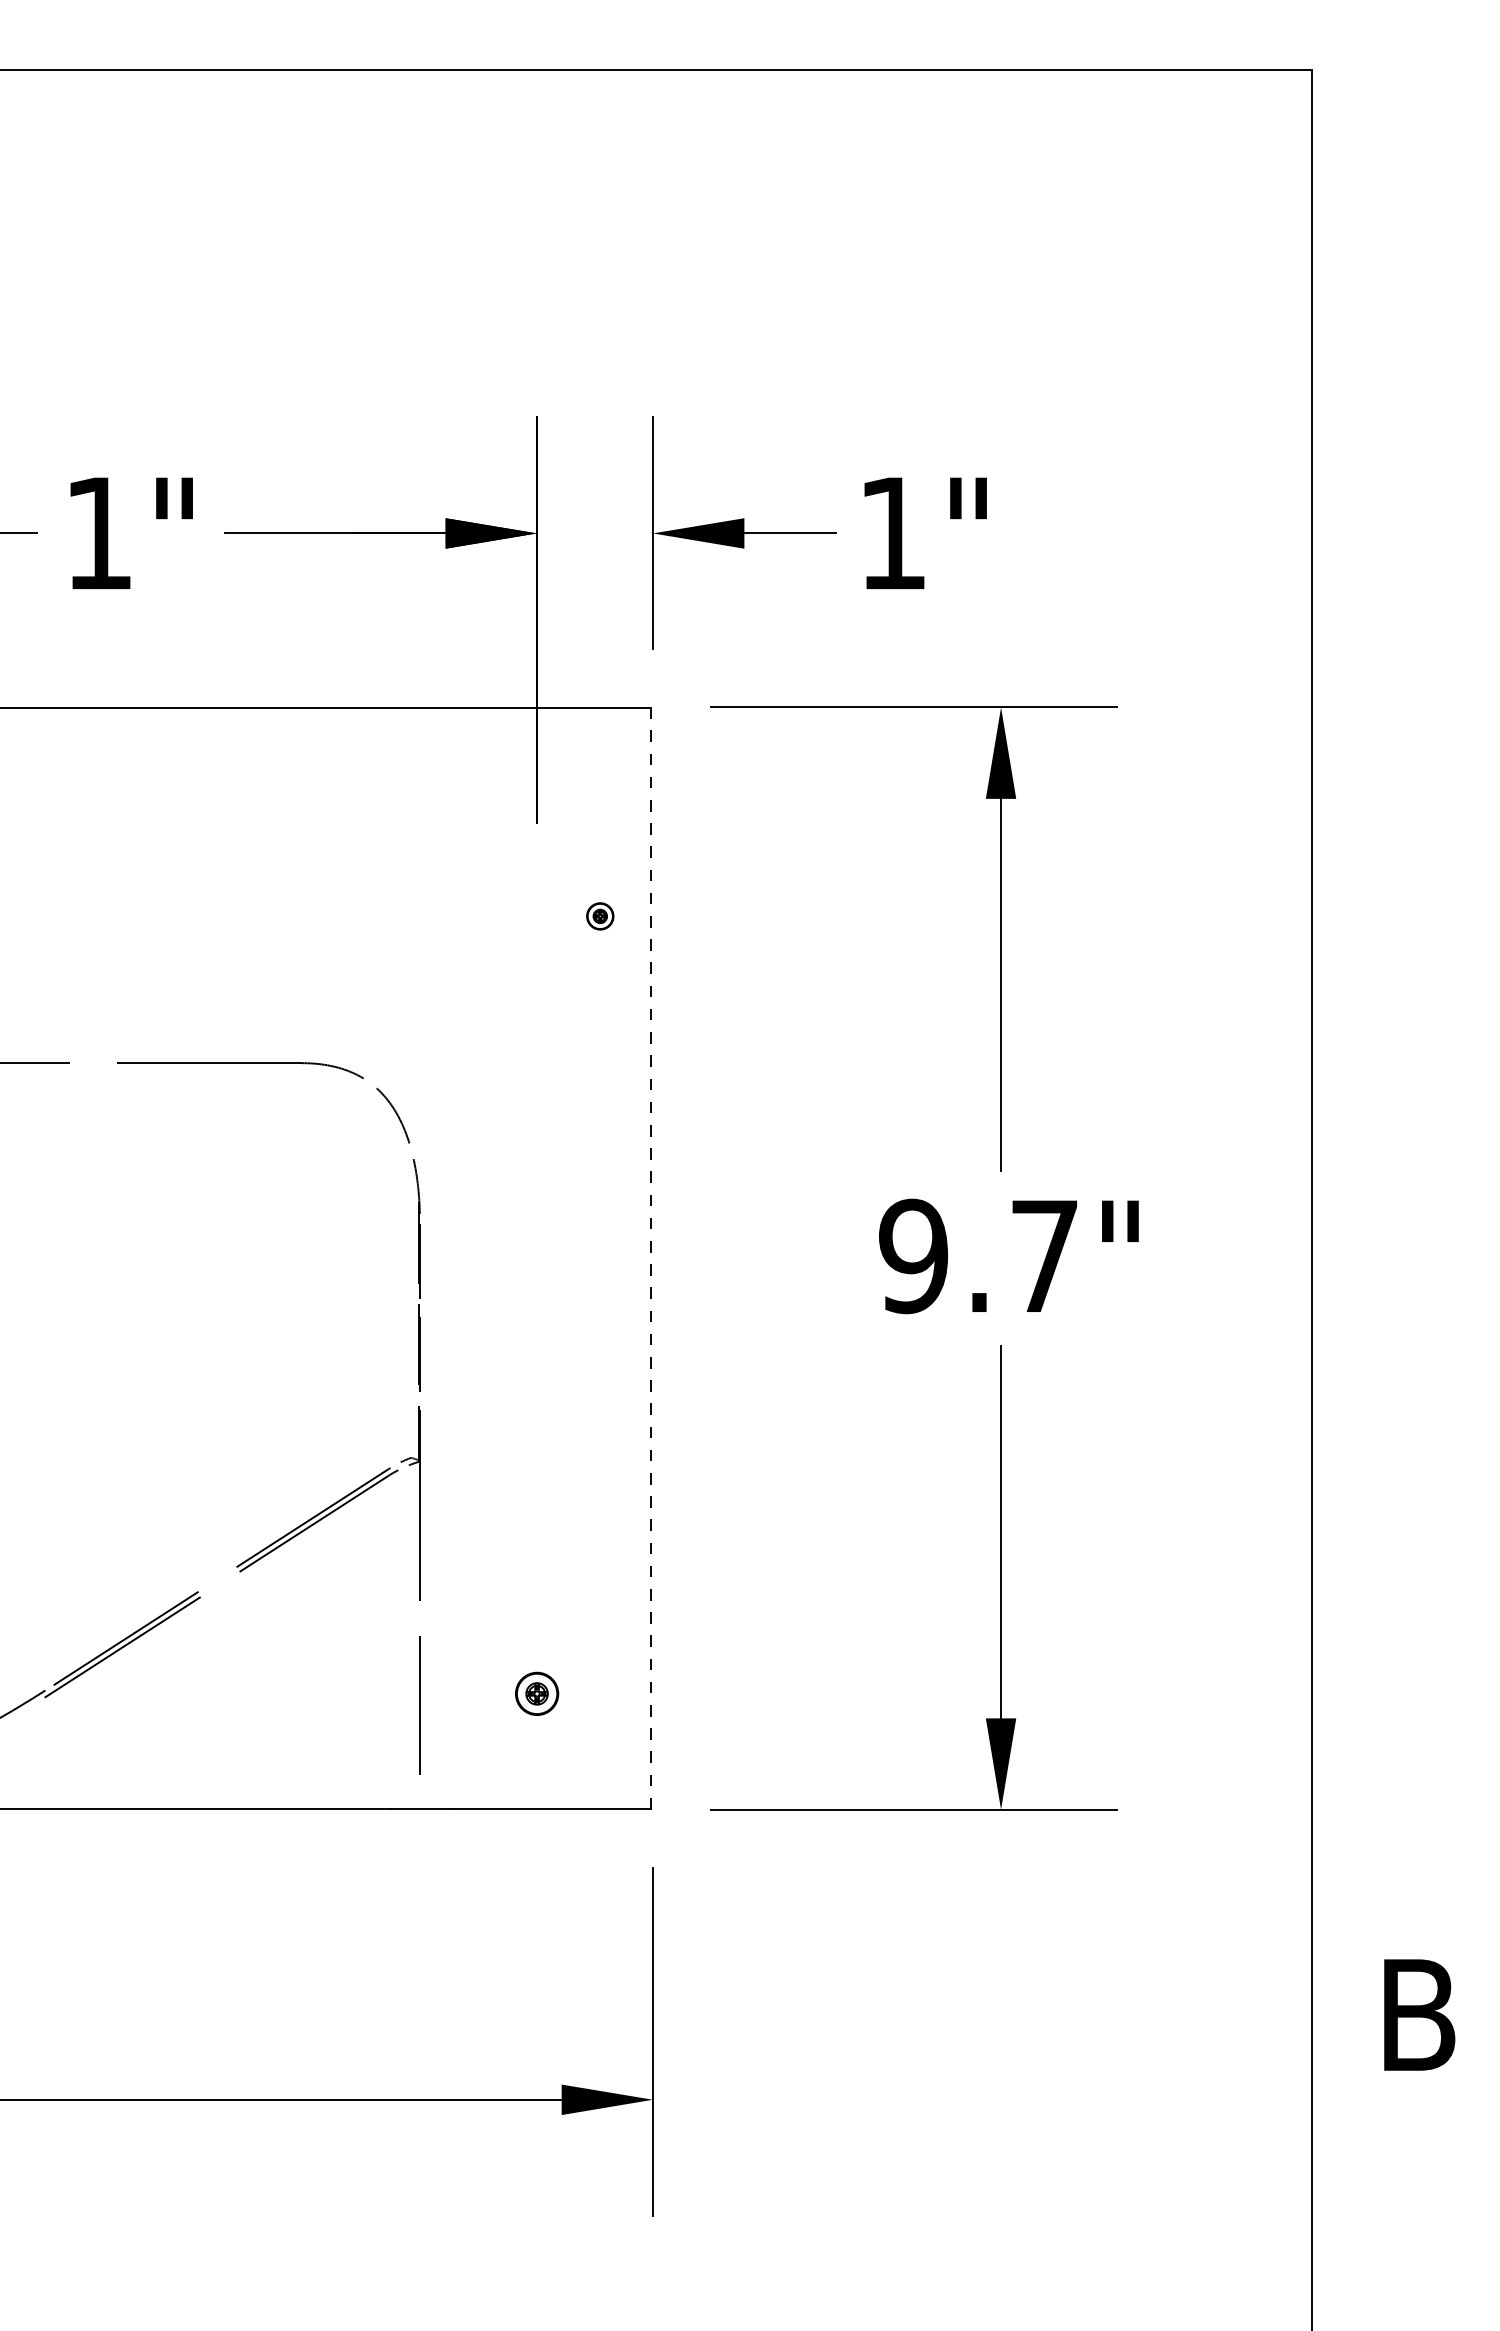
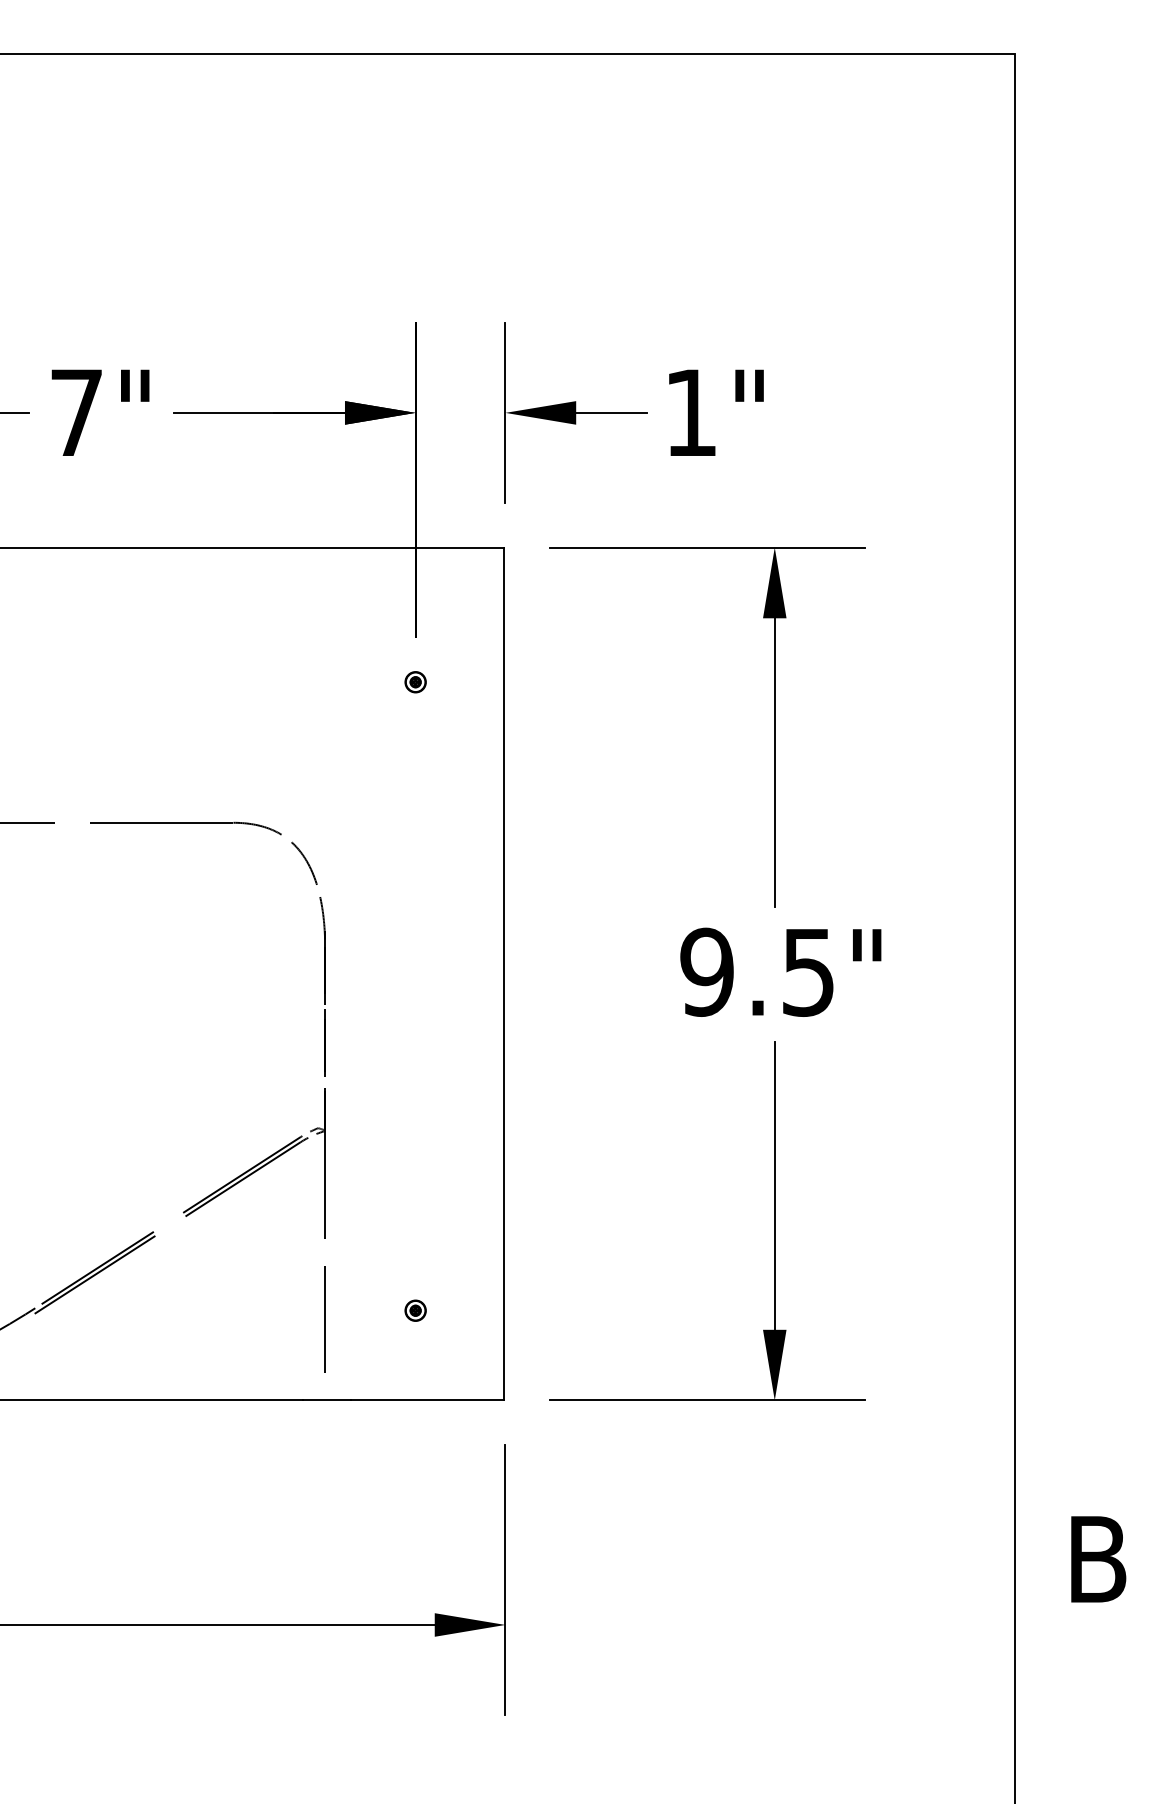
text: (98, 532) -> (76, 412), 1" -> 7"
part: (600, 916) -> (415, 682), moved
text: (1044, 1256) -> (808, 972), 9.7" -> 9.5"
line: (651, 1257) -> (504, 973), dashed -> solid
part: (536, 1693) -> (415, 1310), size x0.62

